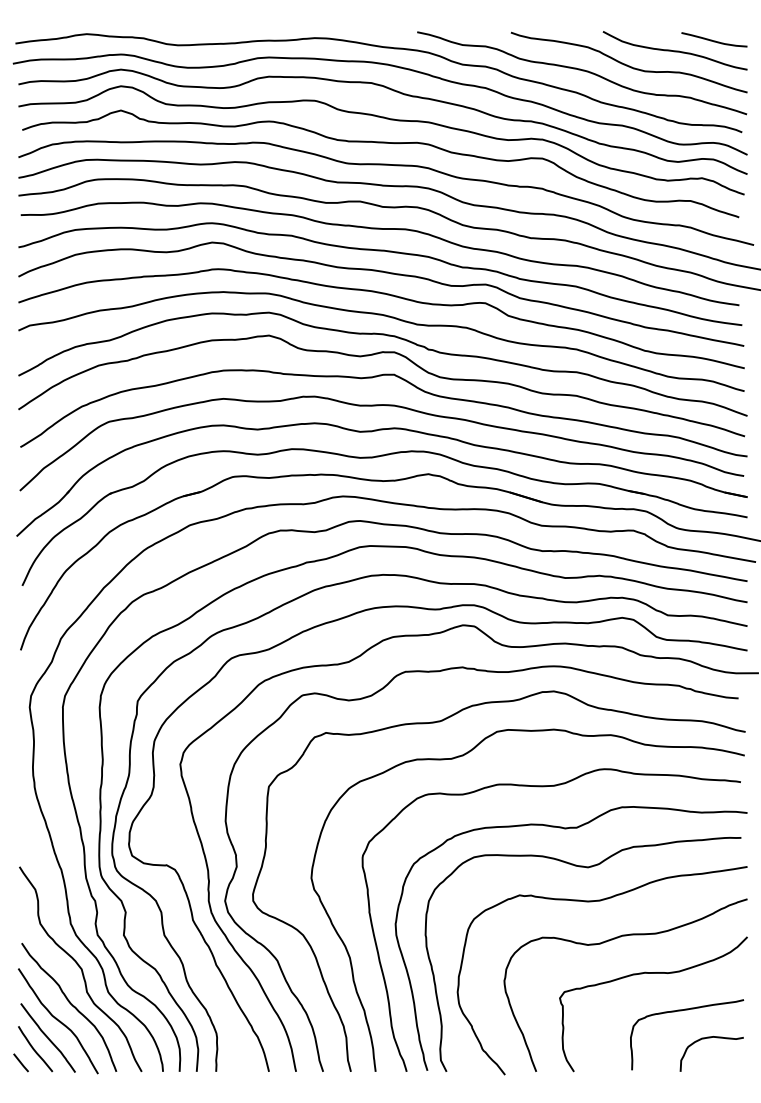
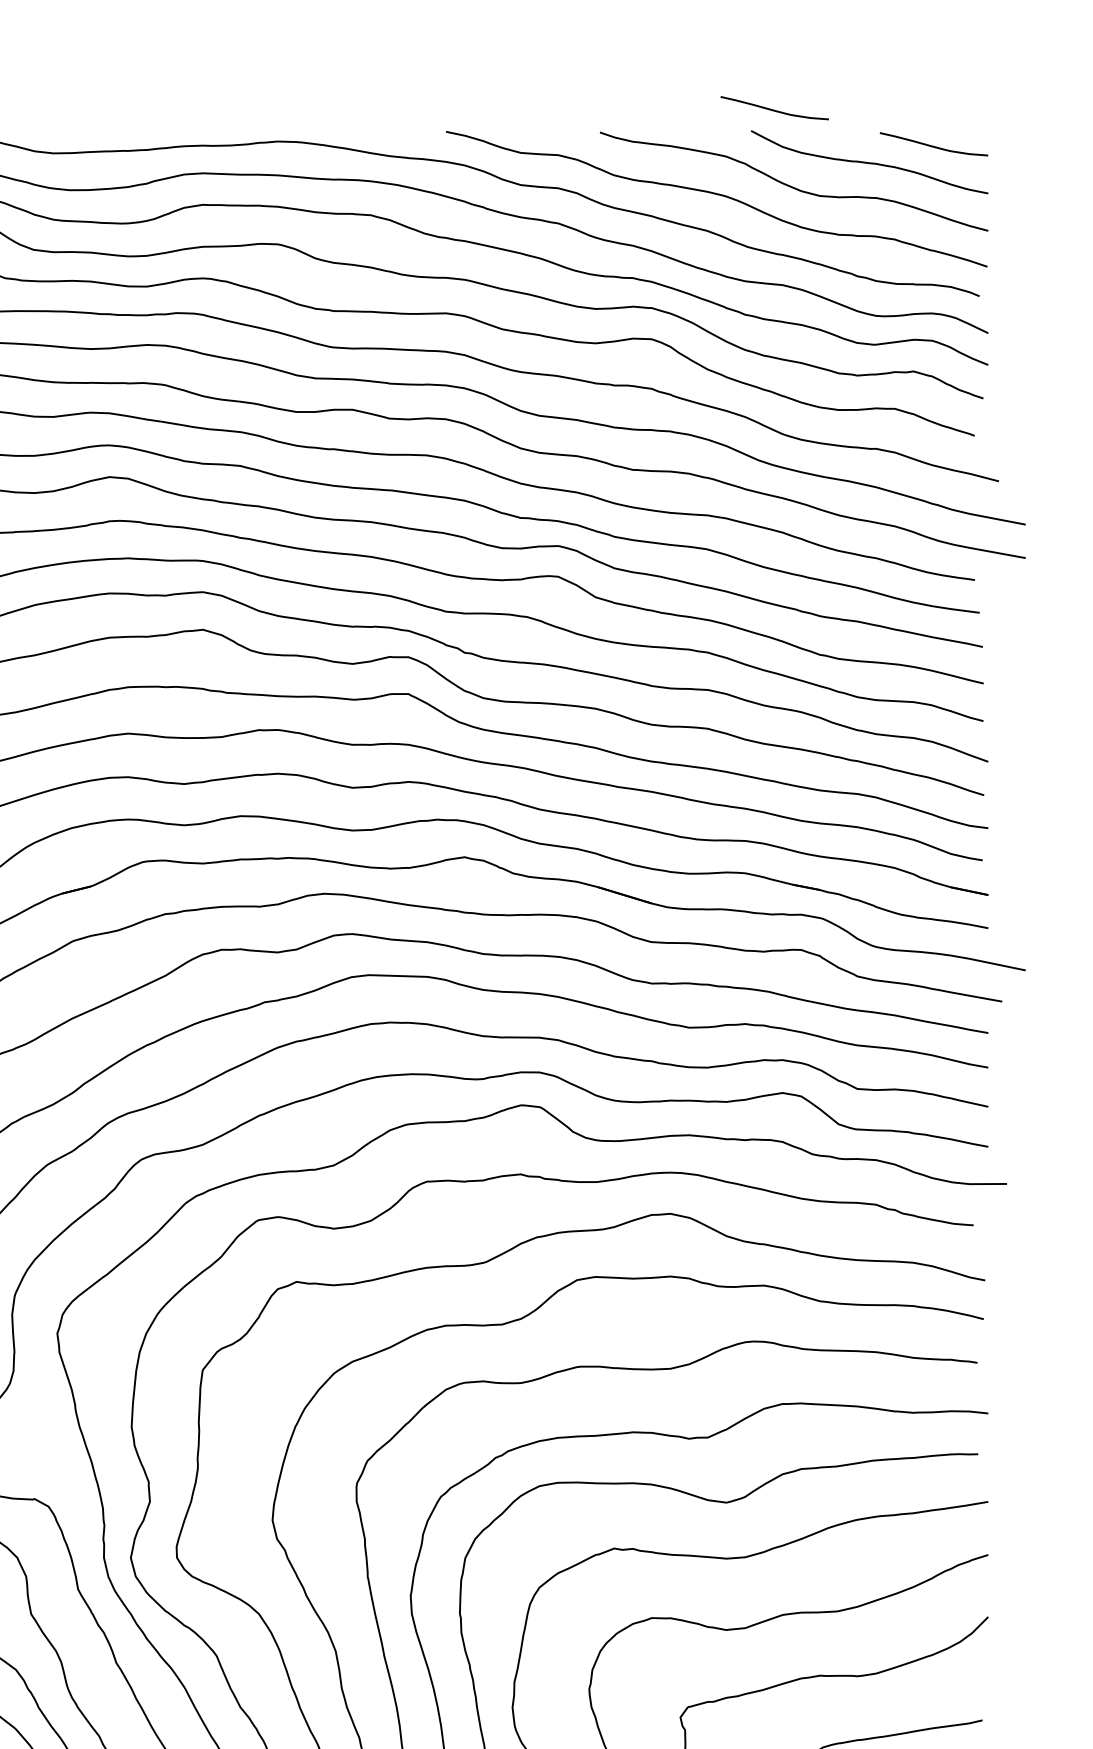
curve: (617, 18) -> (774, 109), added

